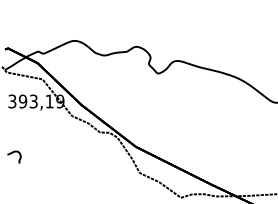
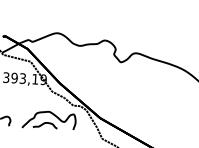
part: (70, 152) -> (49, 119), added

